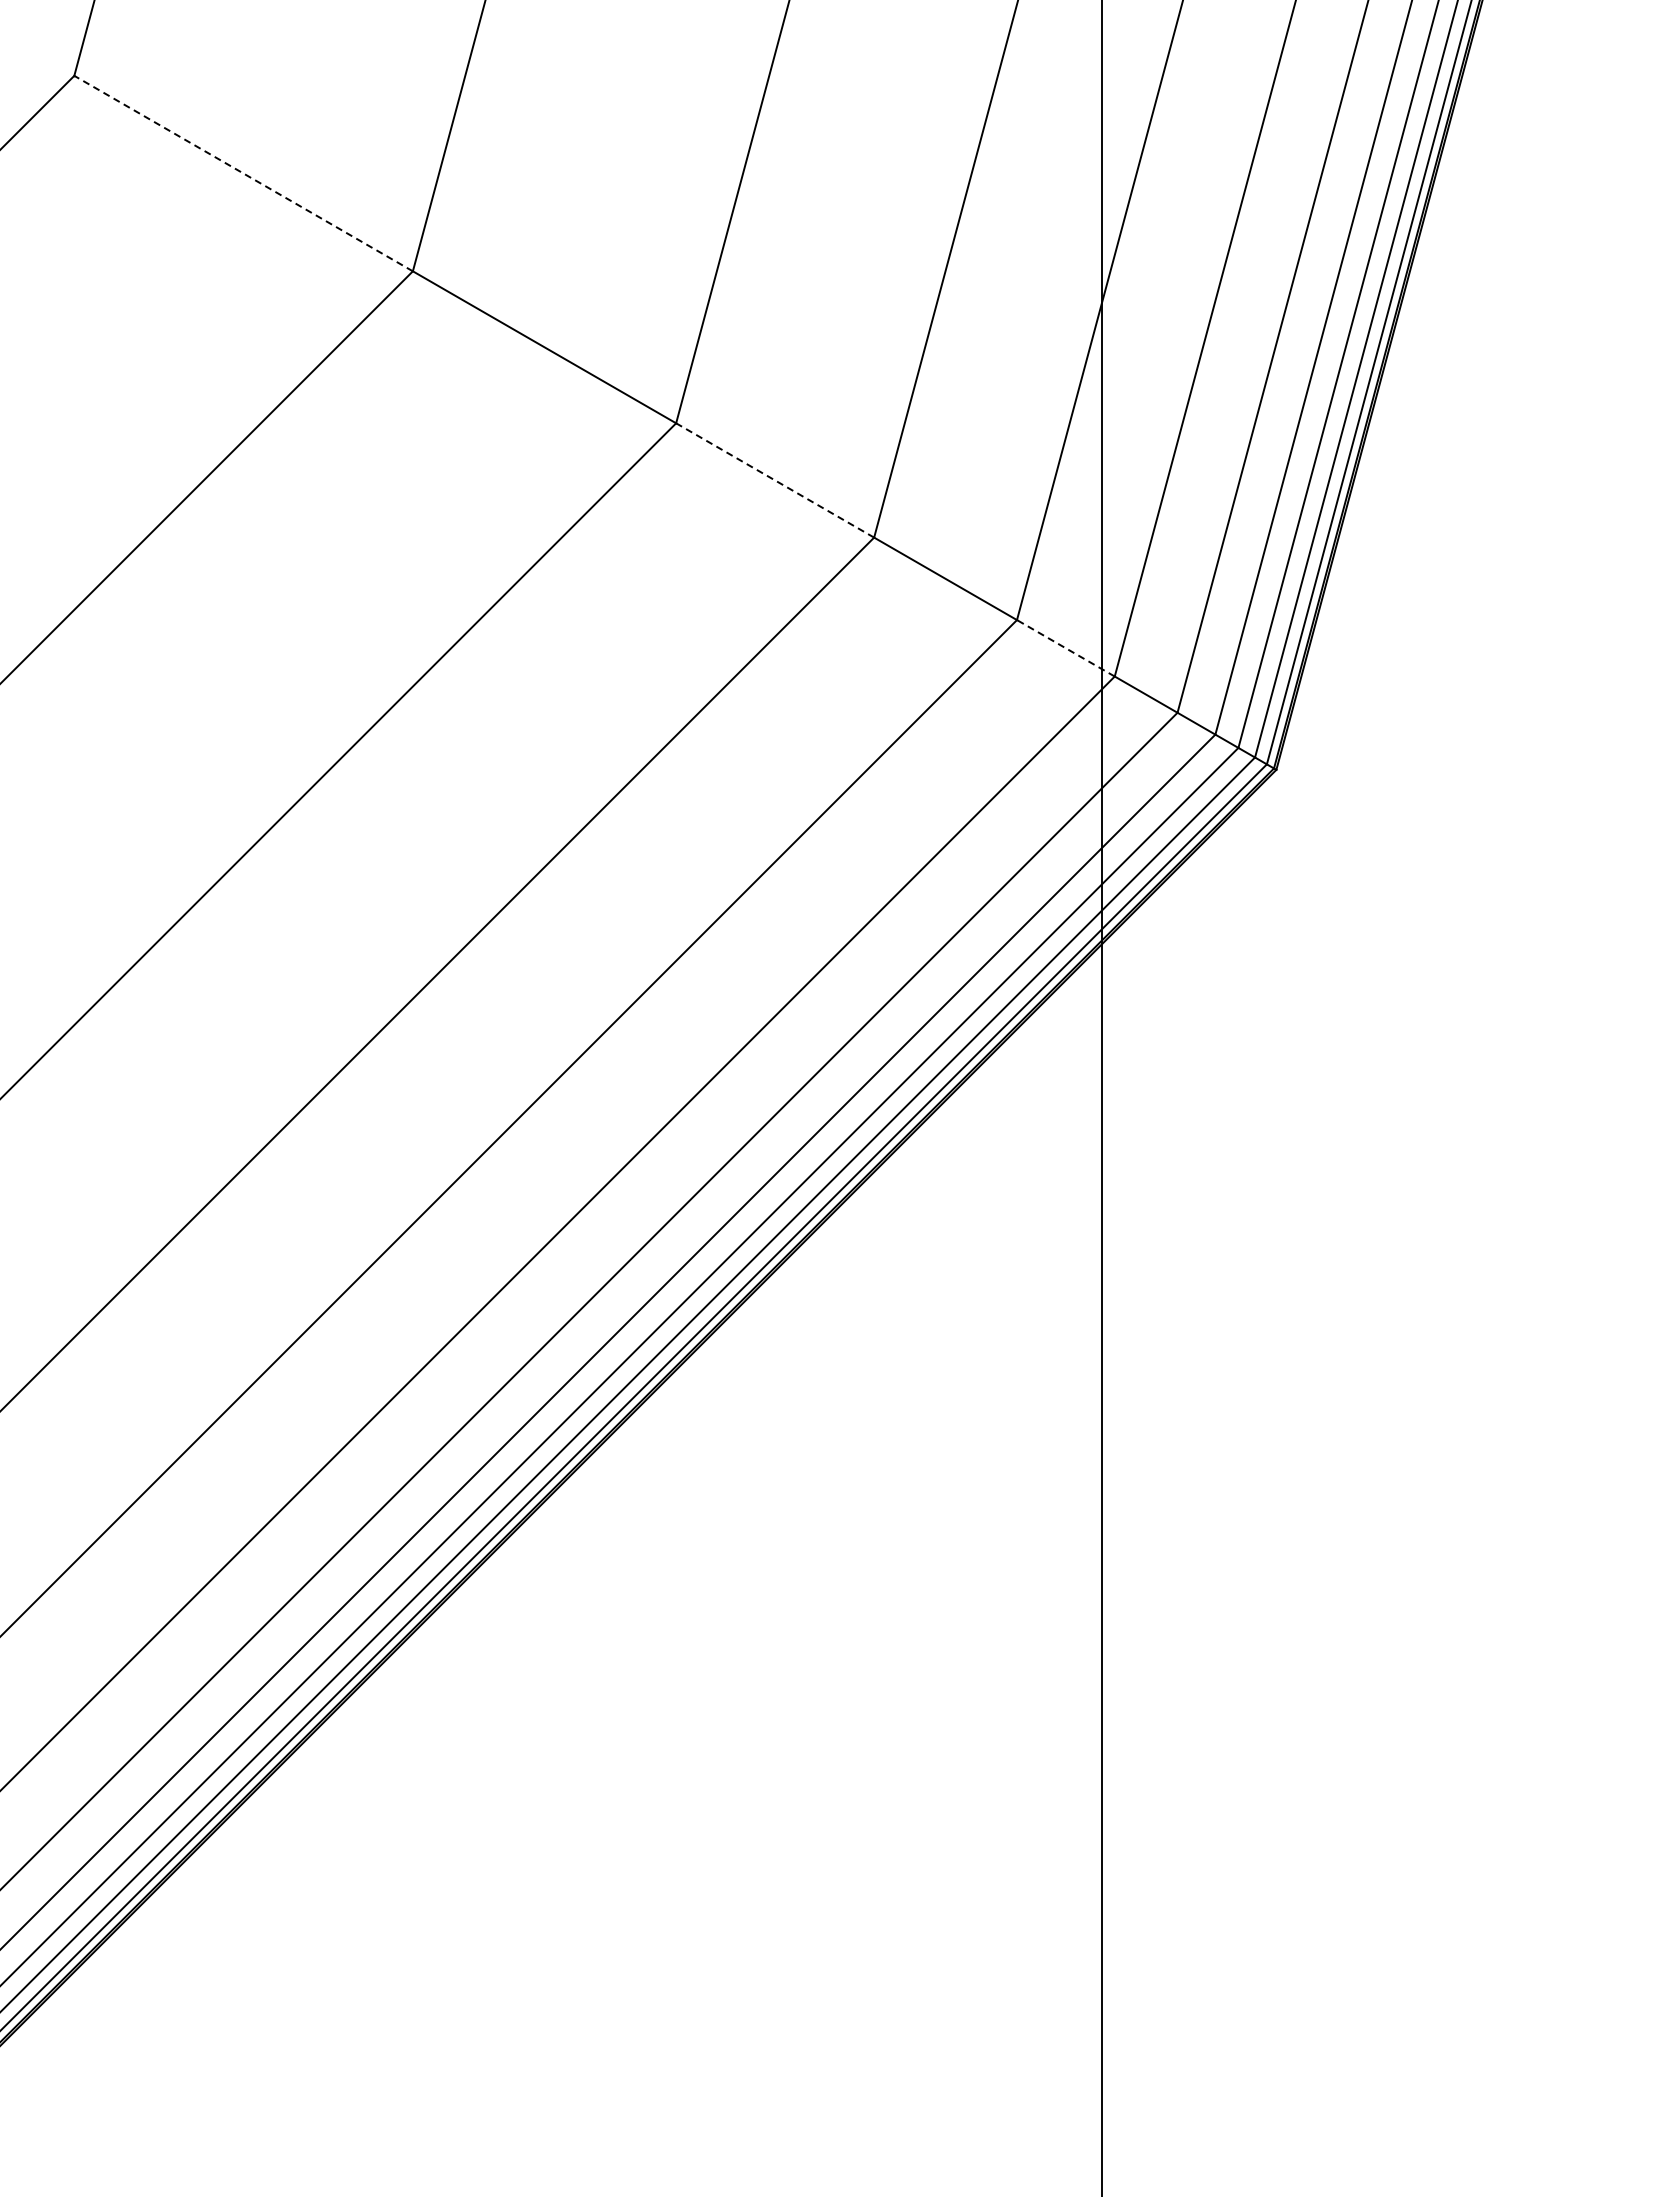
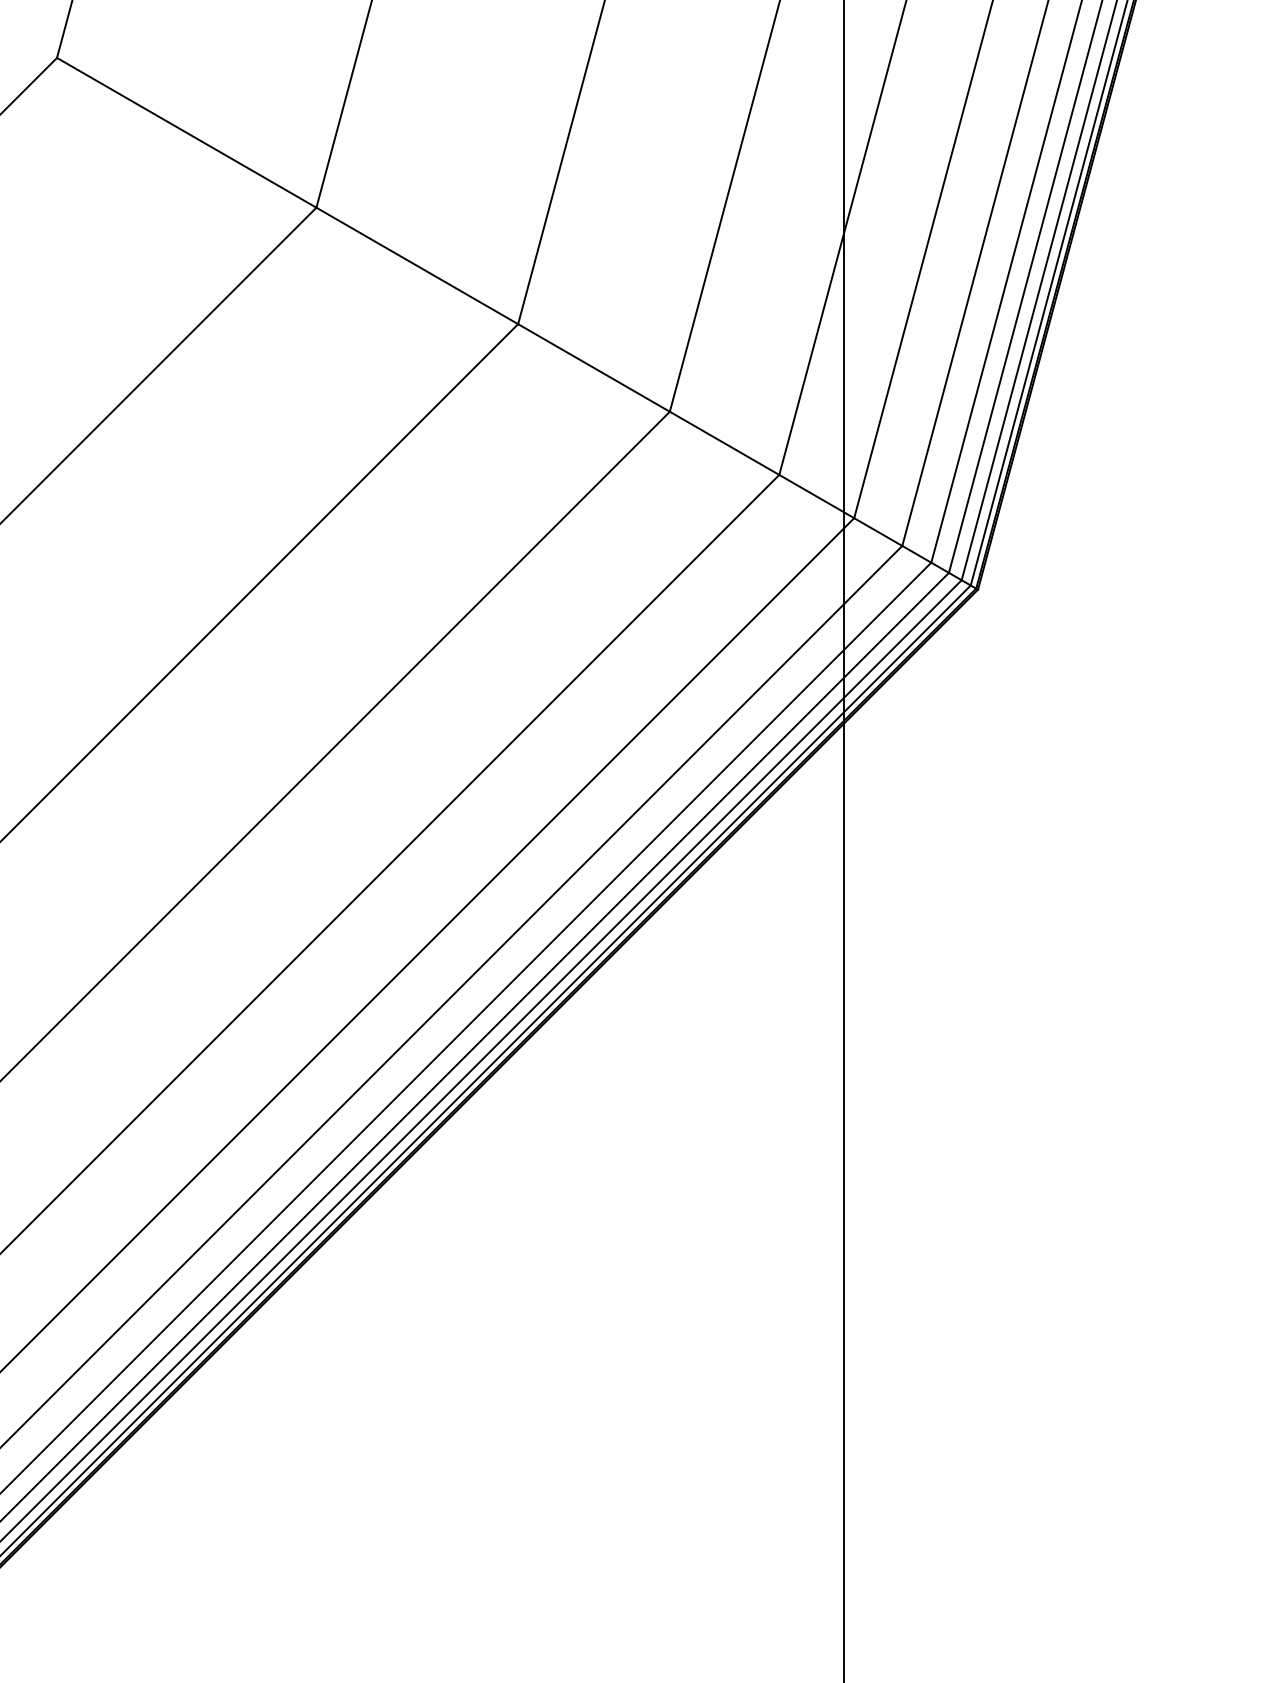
line: (243, 173) -> (186, 132), dashed -> solid
line: (774, 480) -> (593, 367), dashed -> solid
line: (1065, 648) -> (816, 496), dashed -> solid

